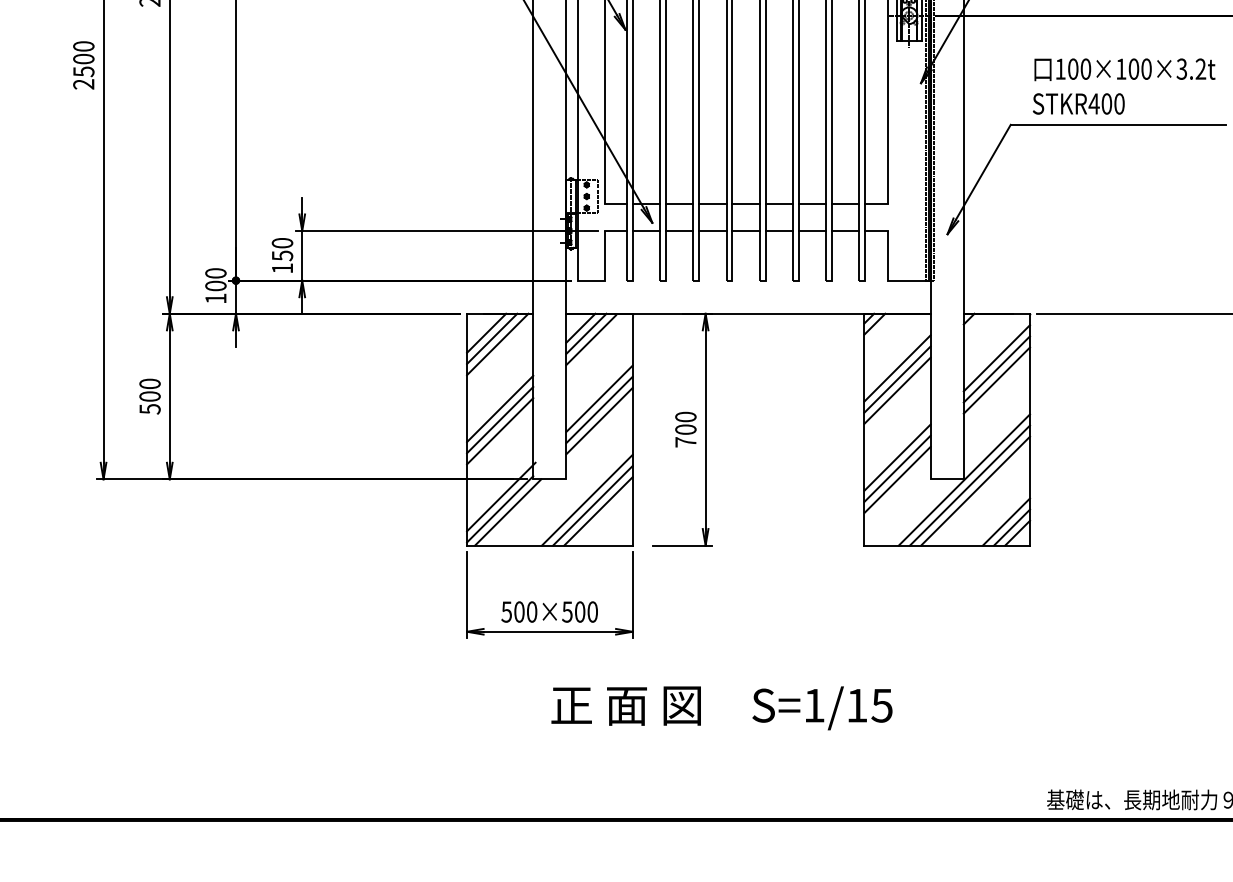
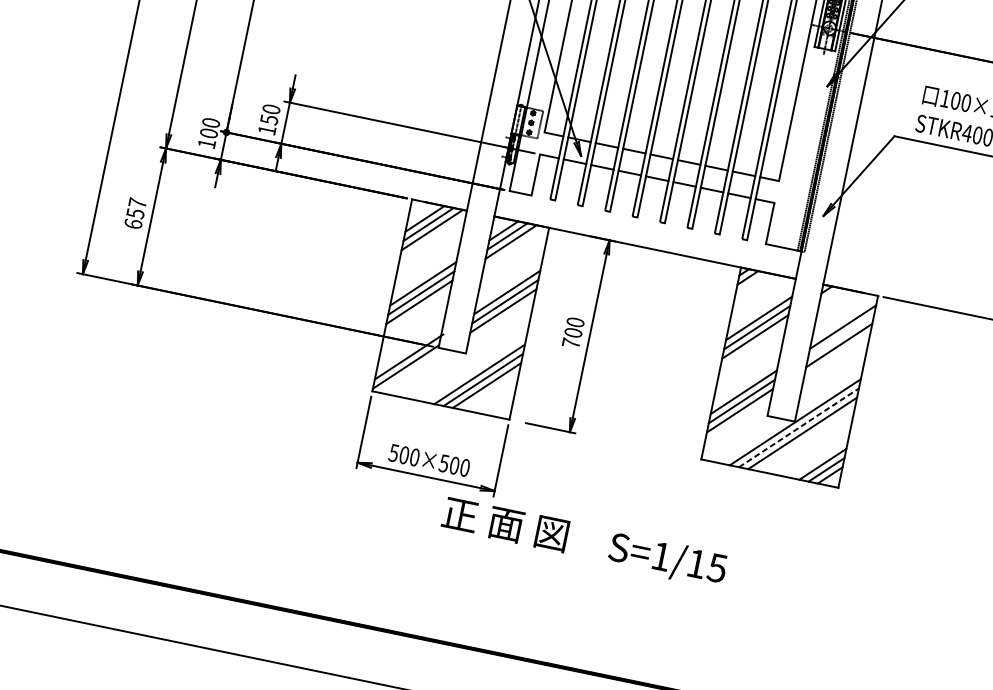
line: (996, 369) -> (840, 336), removed
text: (149, 396) -> (135, 213), 500 -> 657
line: (970, 485) -> (799, 427), solid -> dashed
line: (508, 512) -> (412, 371), removed
text: (721, 708) -> (583, 542), moved

